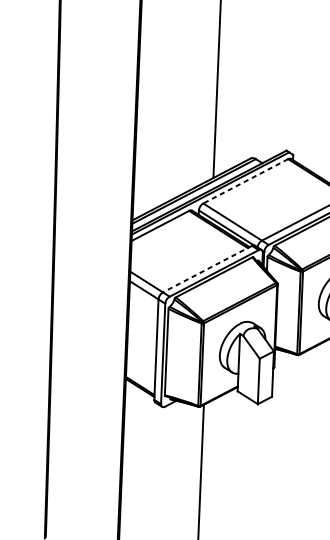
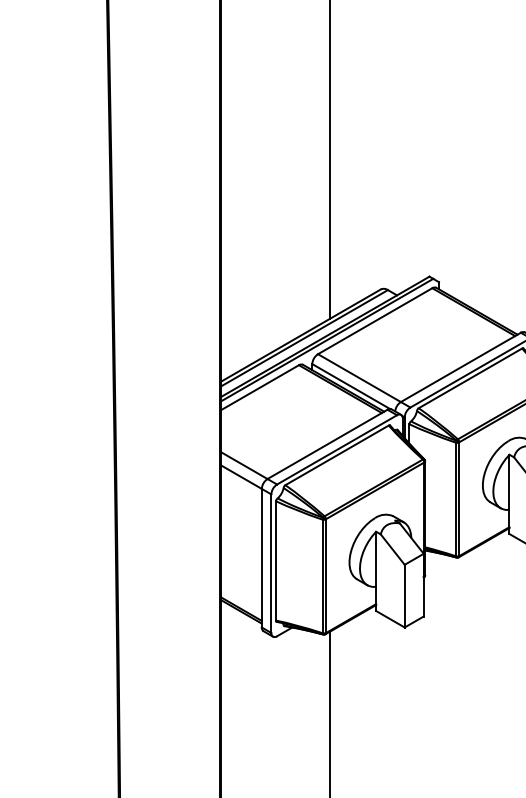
line: (246, 181) -> (375, 321), dashed -> solid
line: (207, 269) -> (327, 444), dashed -> solid

